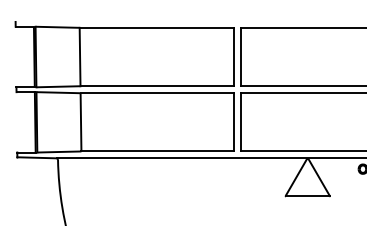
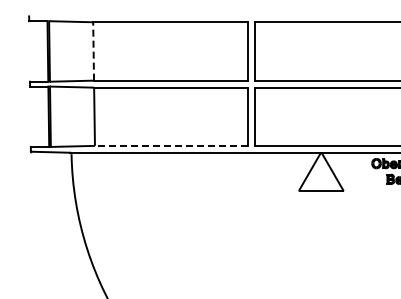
line: (79, 56) -> (93, 50), solid -> dashed
line: (156, 151) -> (170, 145), solid -> dashed

